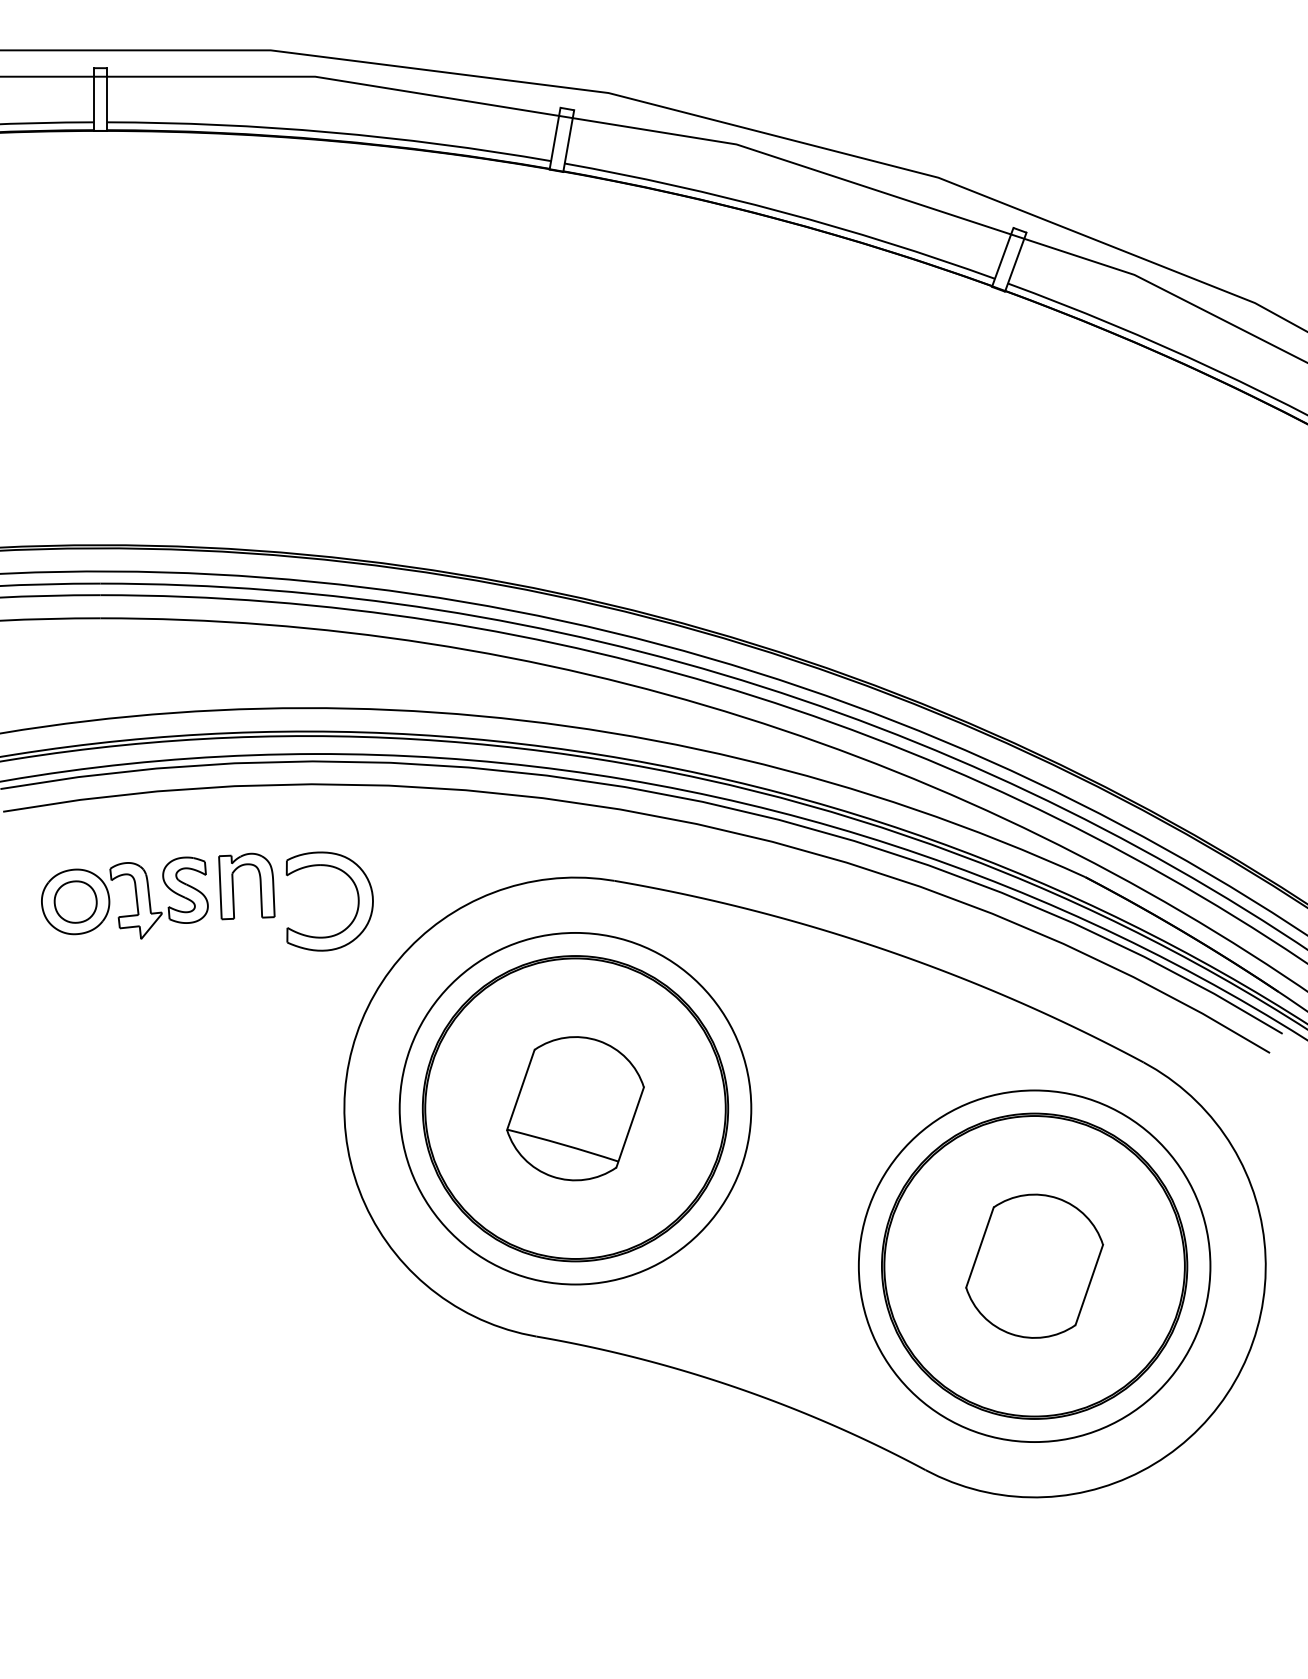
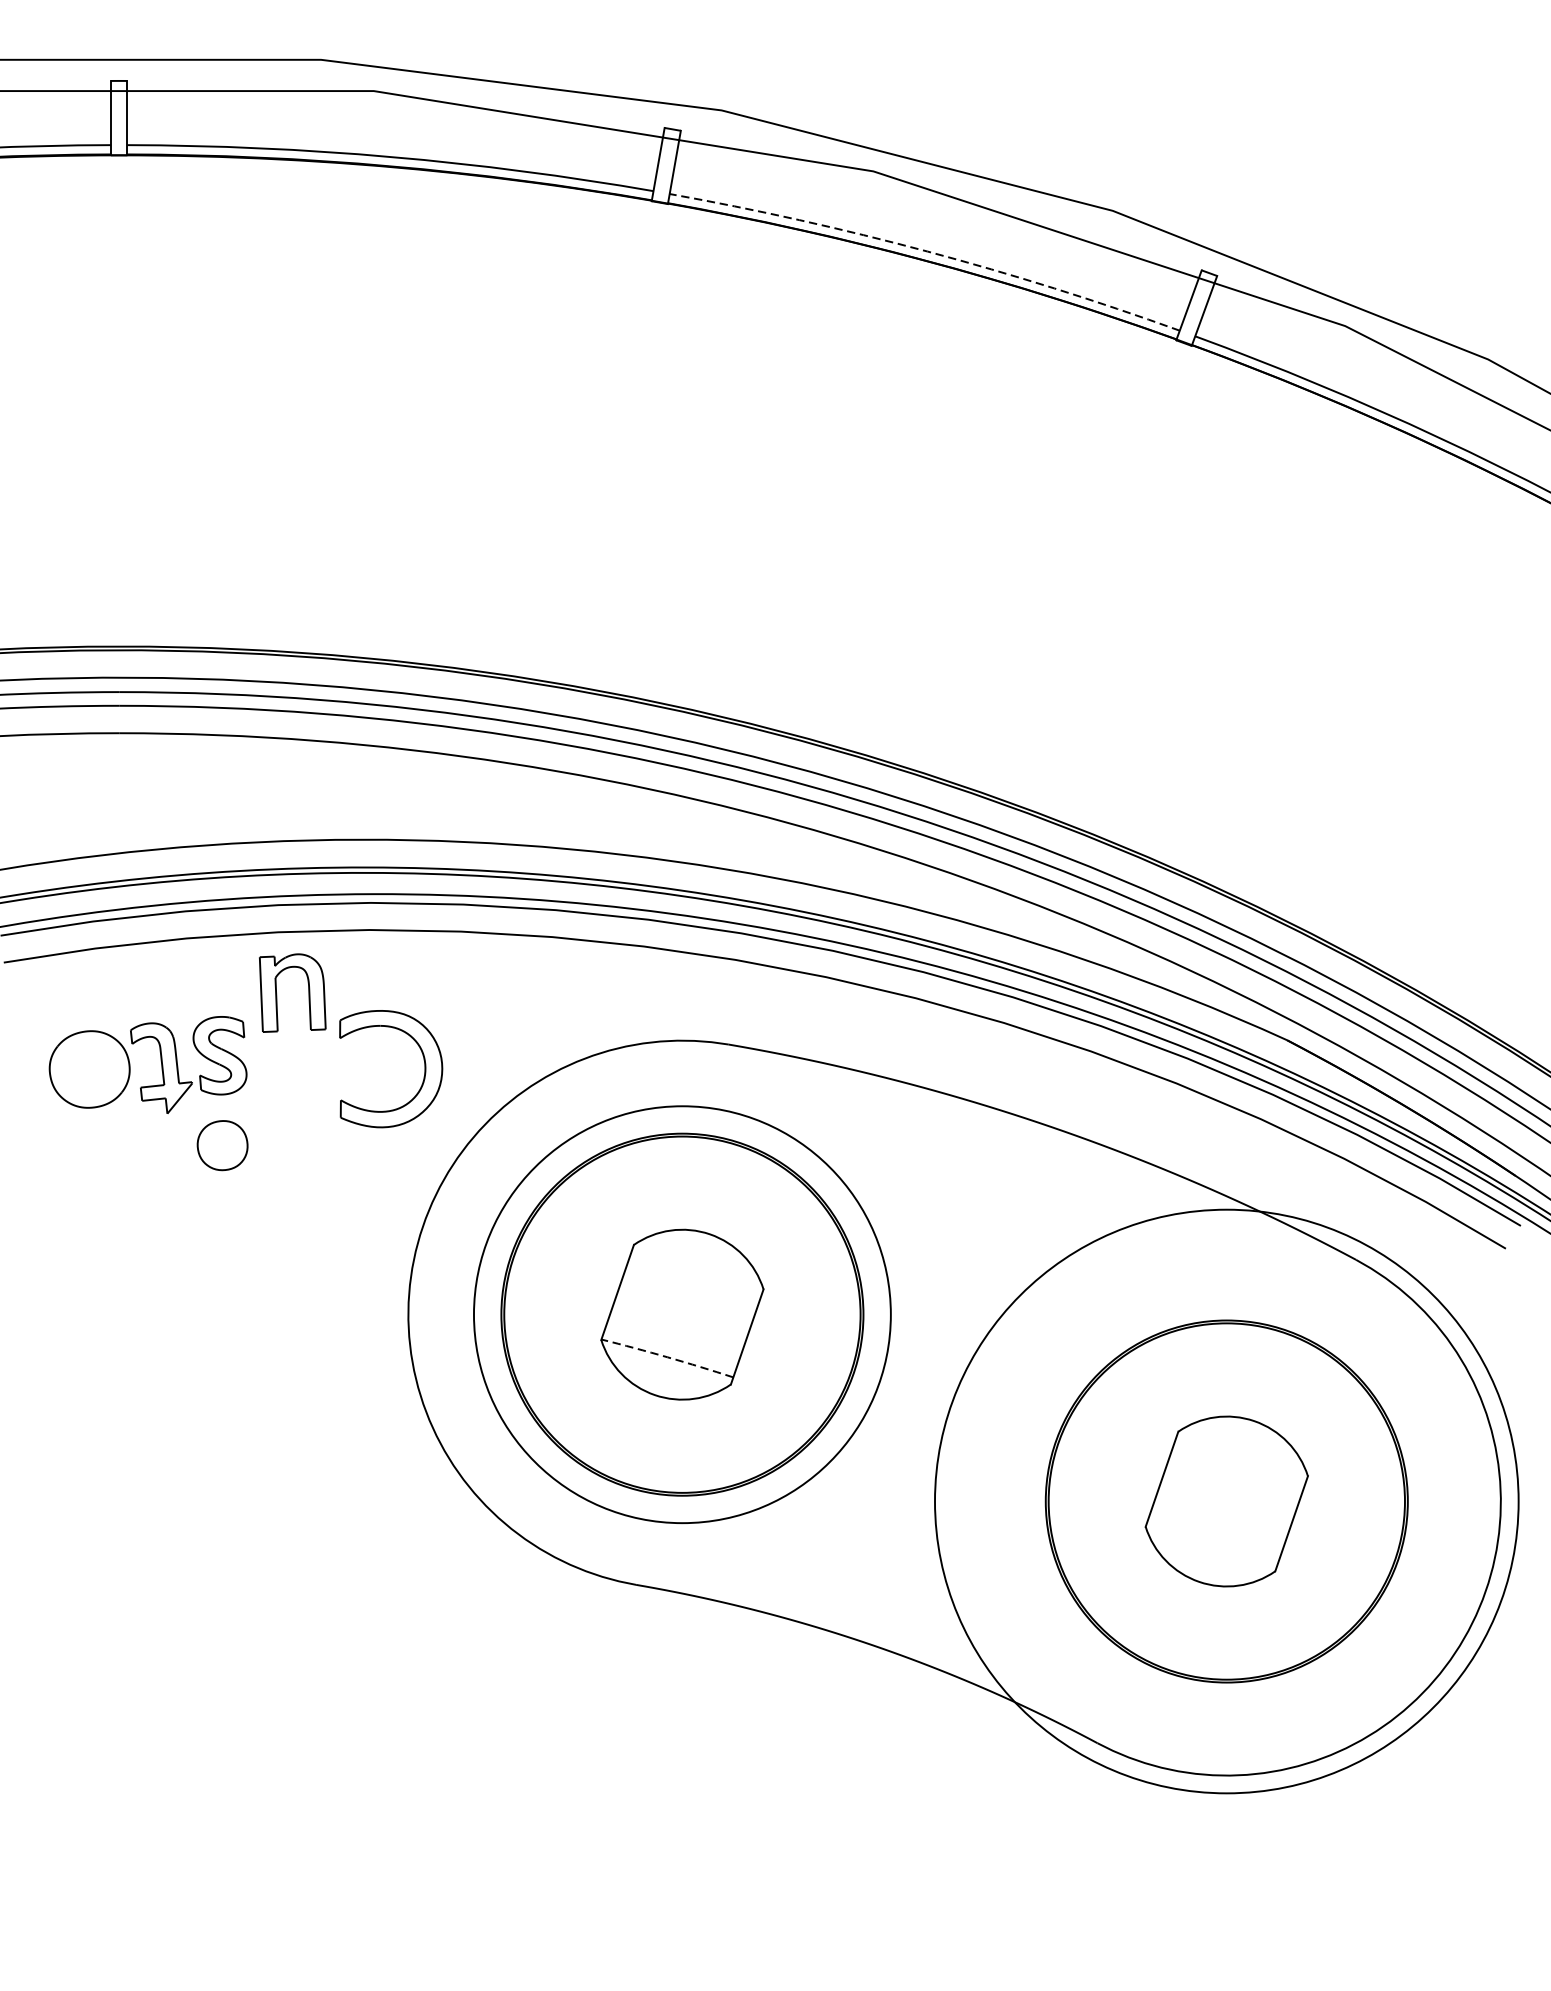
arc: (782, 212) -> (927, 252), solid -> dashed
part: (233, 886) -> (276, 993), moved
part: (75, 901) -> (222, 1144), moved
arc: (563, 1144) -> (668, 1357), solid -> dashed
circle: (1034, 1266) -> (1226, 1501), size x1.4

